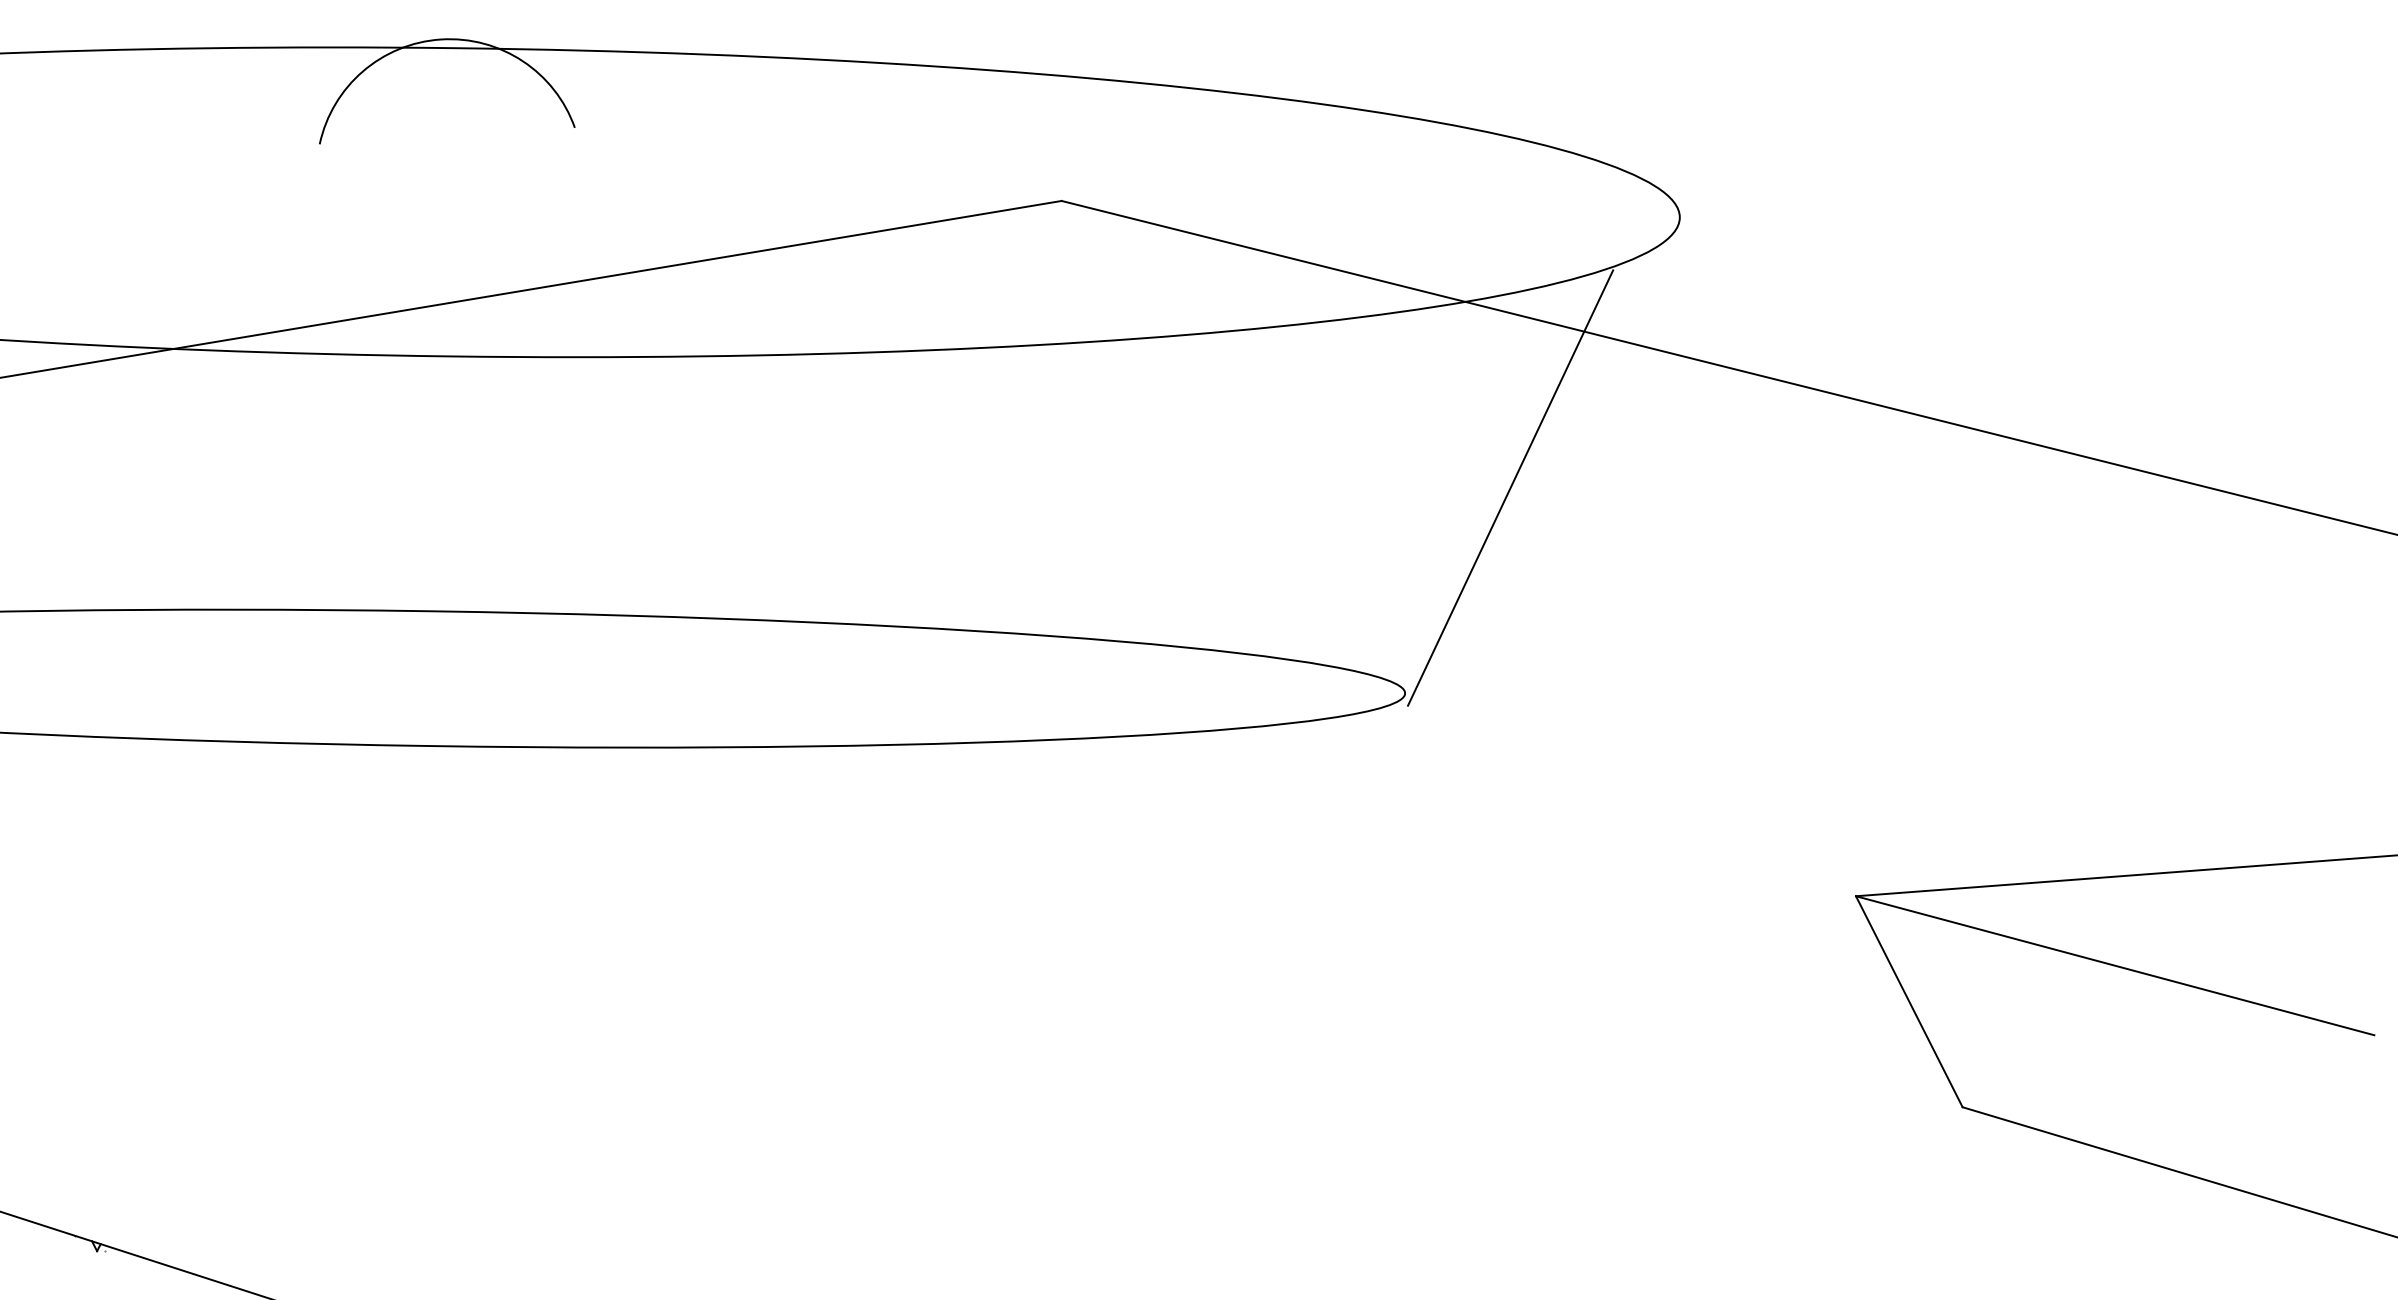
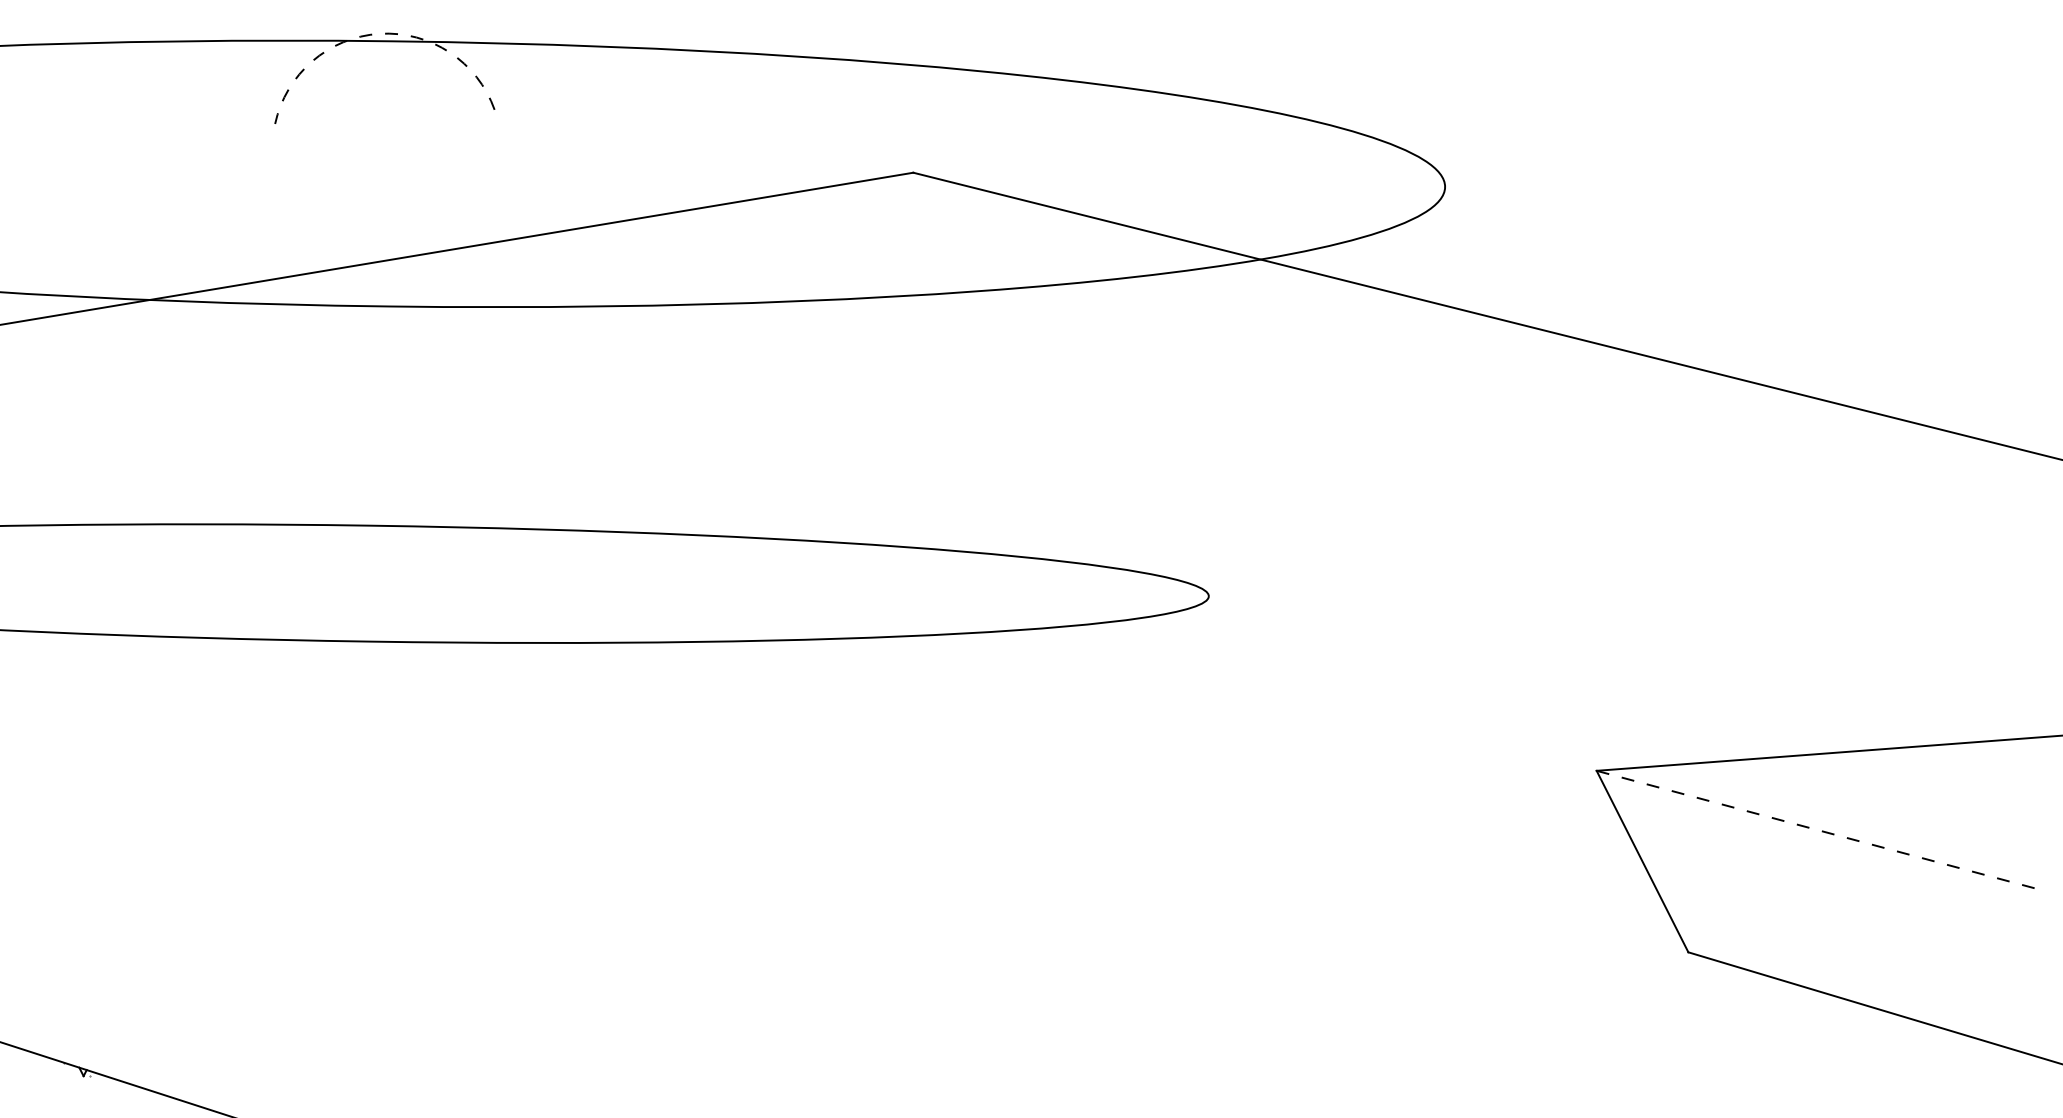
arc: (441, 39) -> (379, 33), solid -> dashed
line: (1510, 487) -> (1299, 419), removed
line: (2115, 965) -> (1819, 830), solid -> dashed

